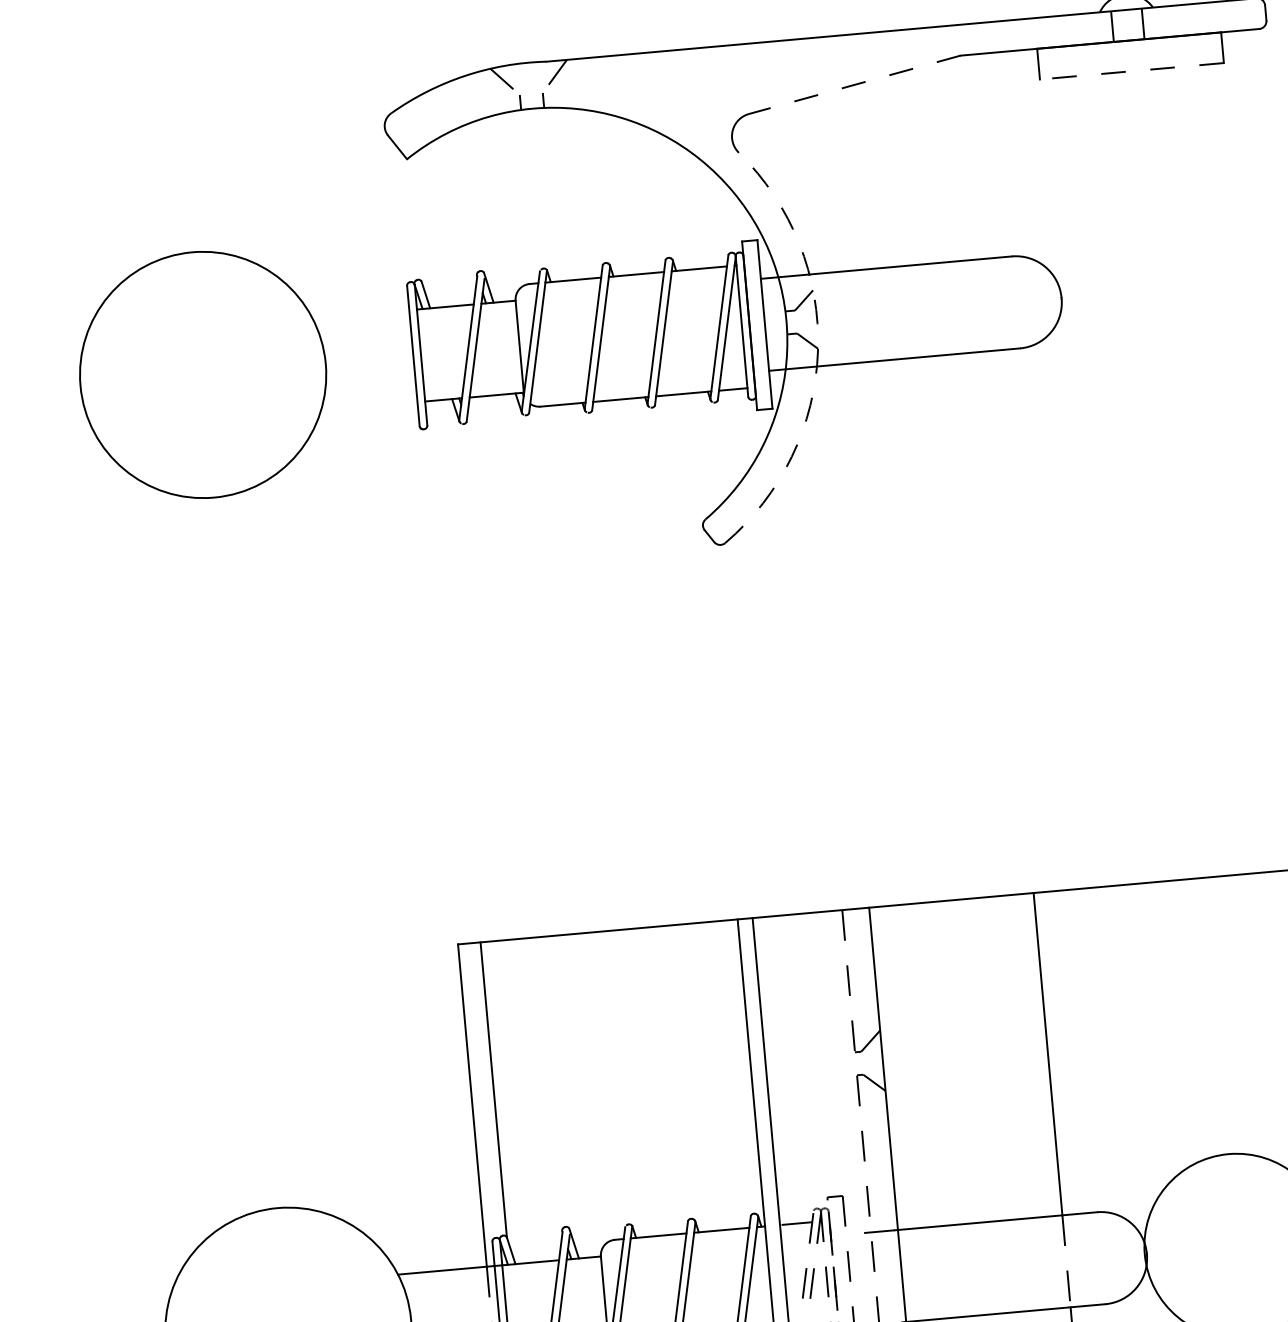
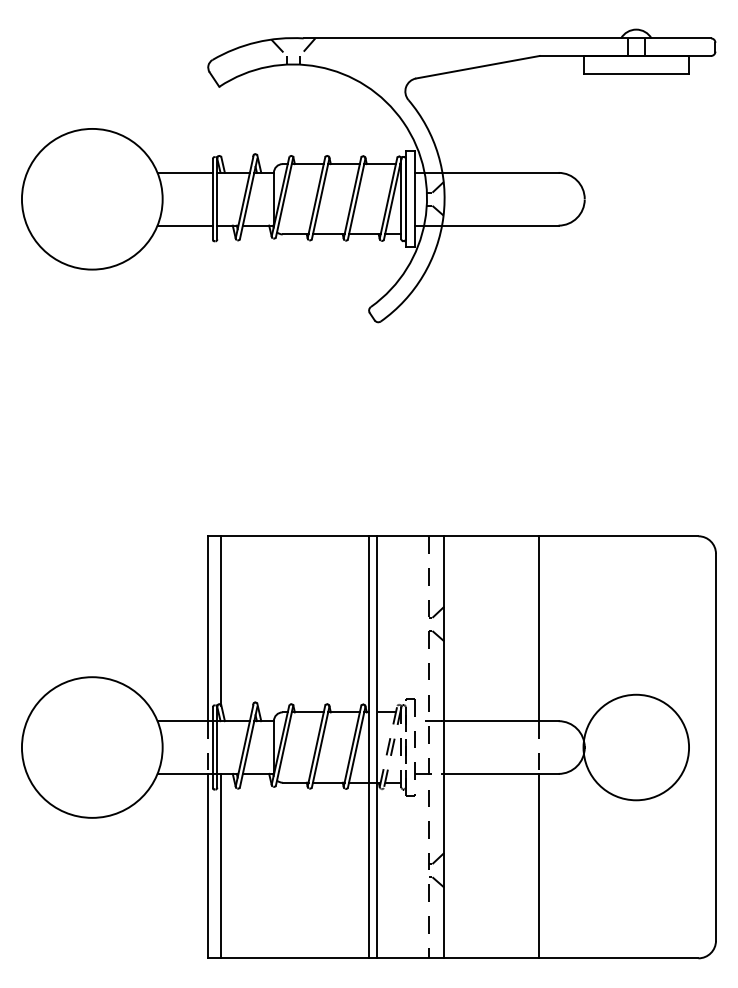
line: (1132, 71) -> (636, 73), dashed -> solid
line: (854, 85) -> (477, 67), dashed -> solid
line: (359, 313) -> (184, 172), added
arc: (818, 350) -> (443, 216), dashed -> solid
line: (367, 406) -> (184, 225), added

